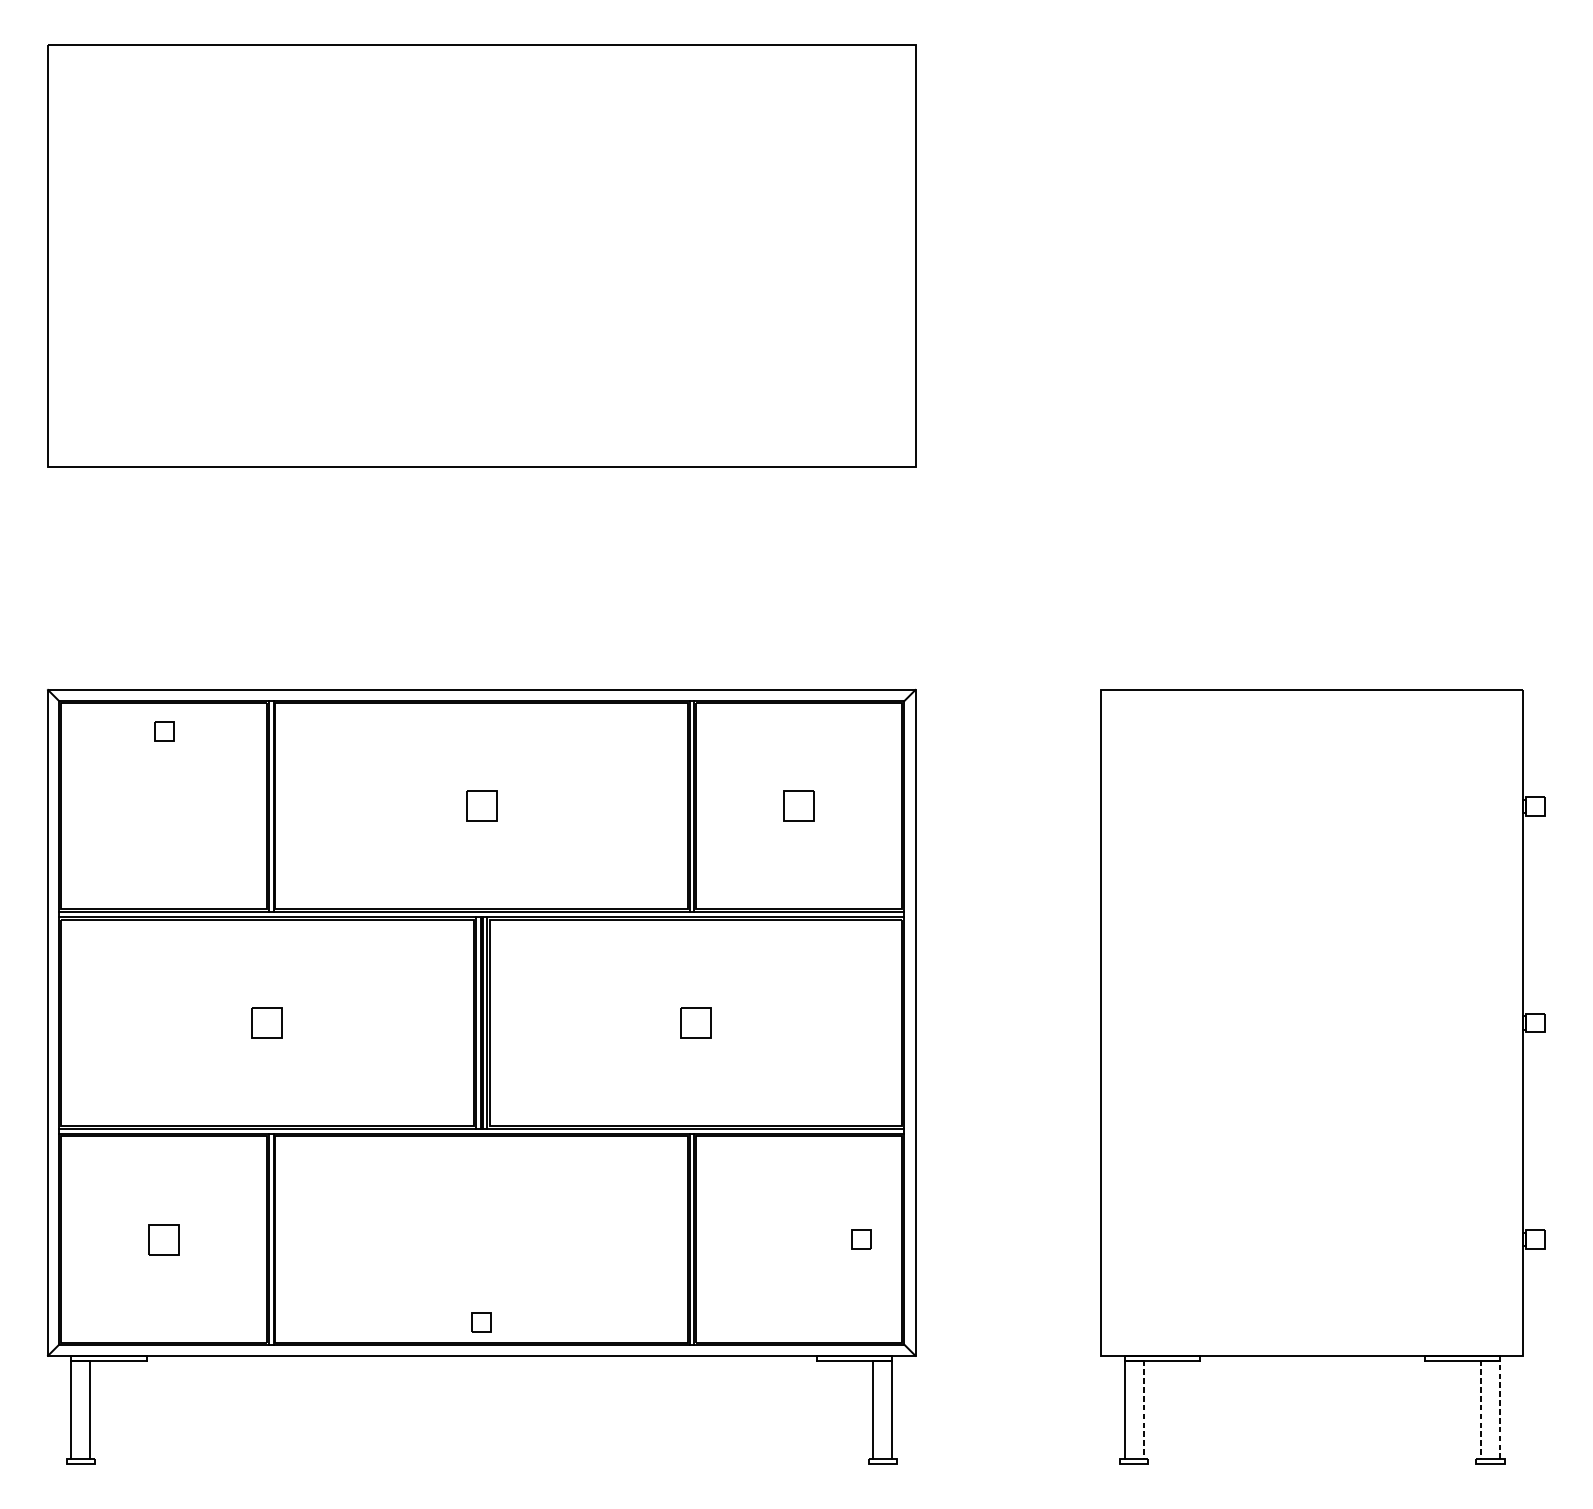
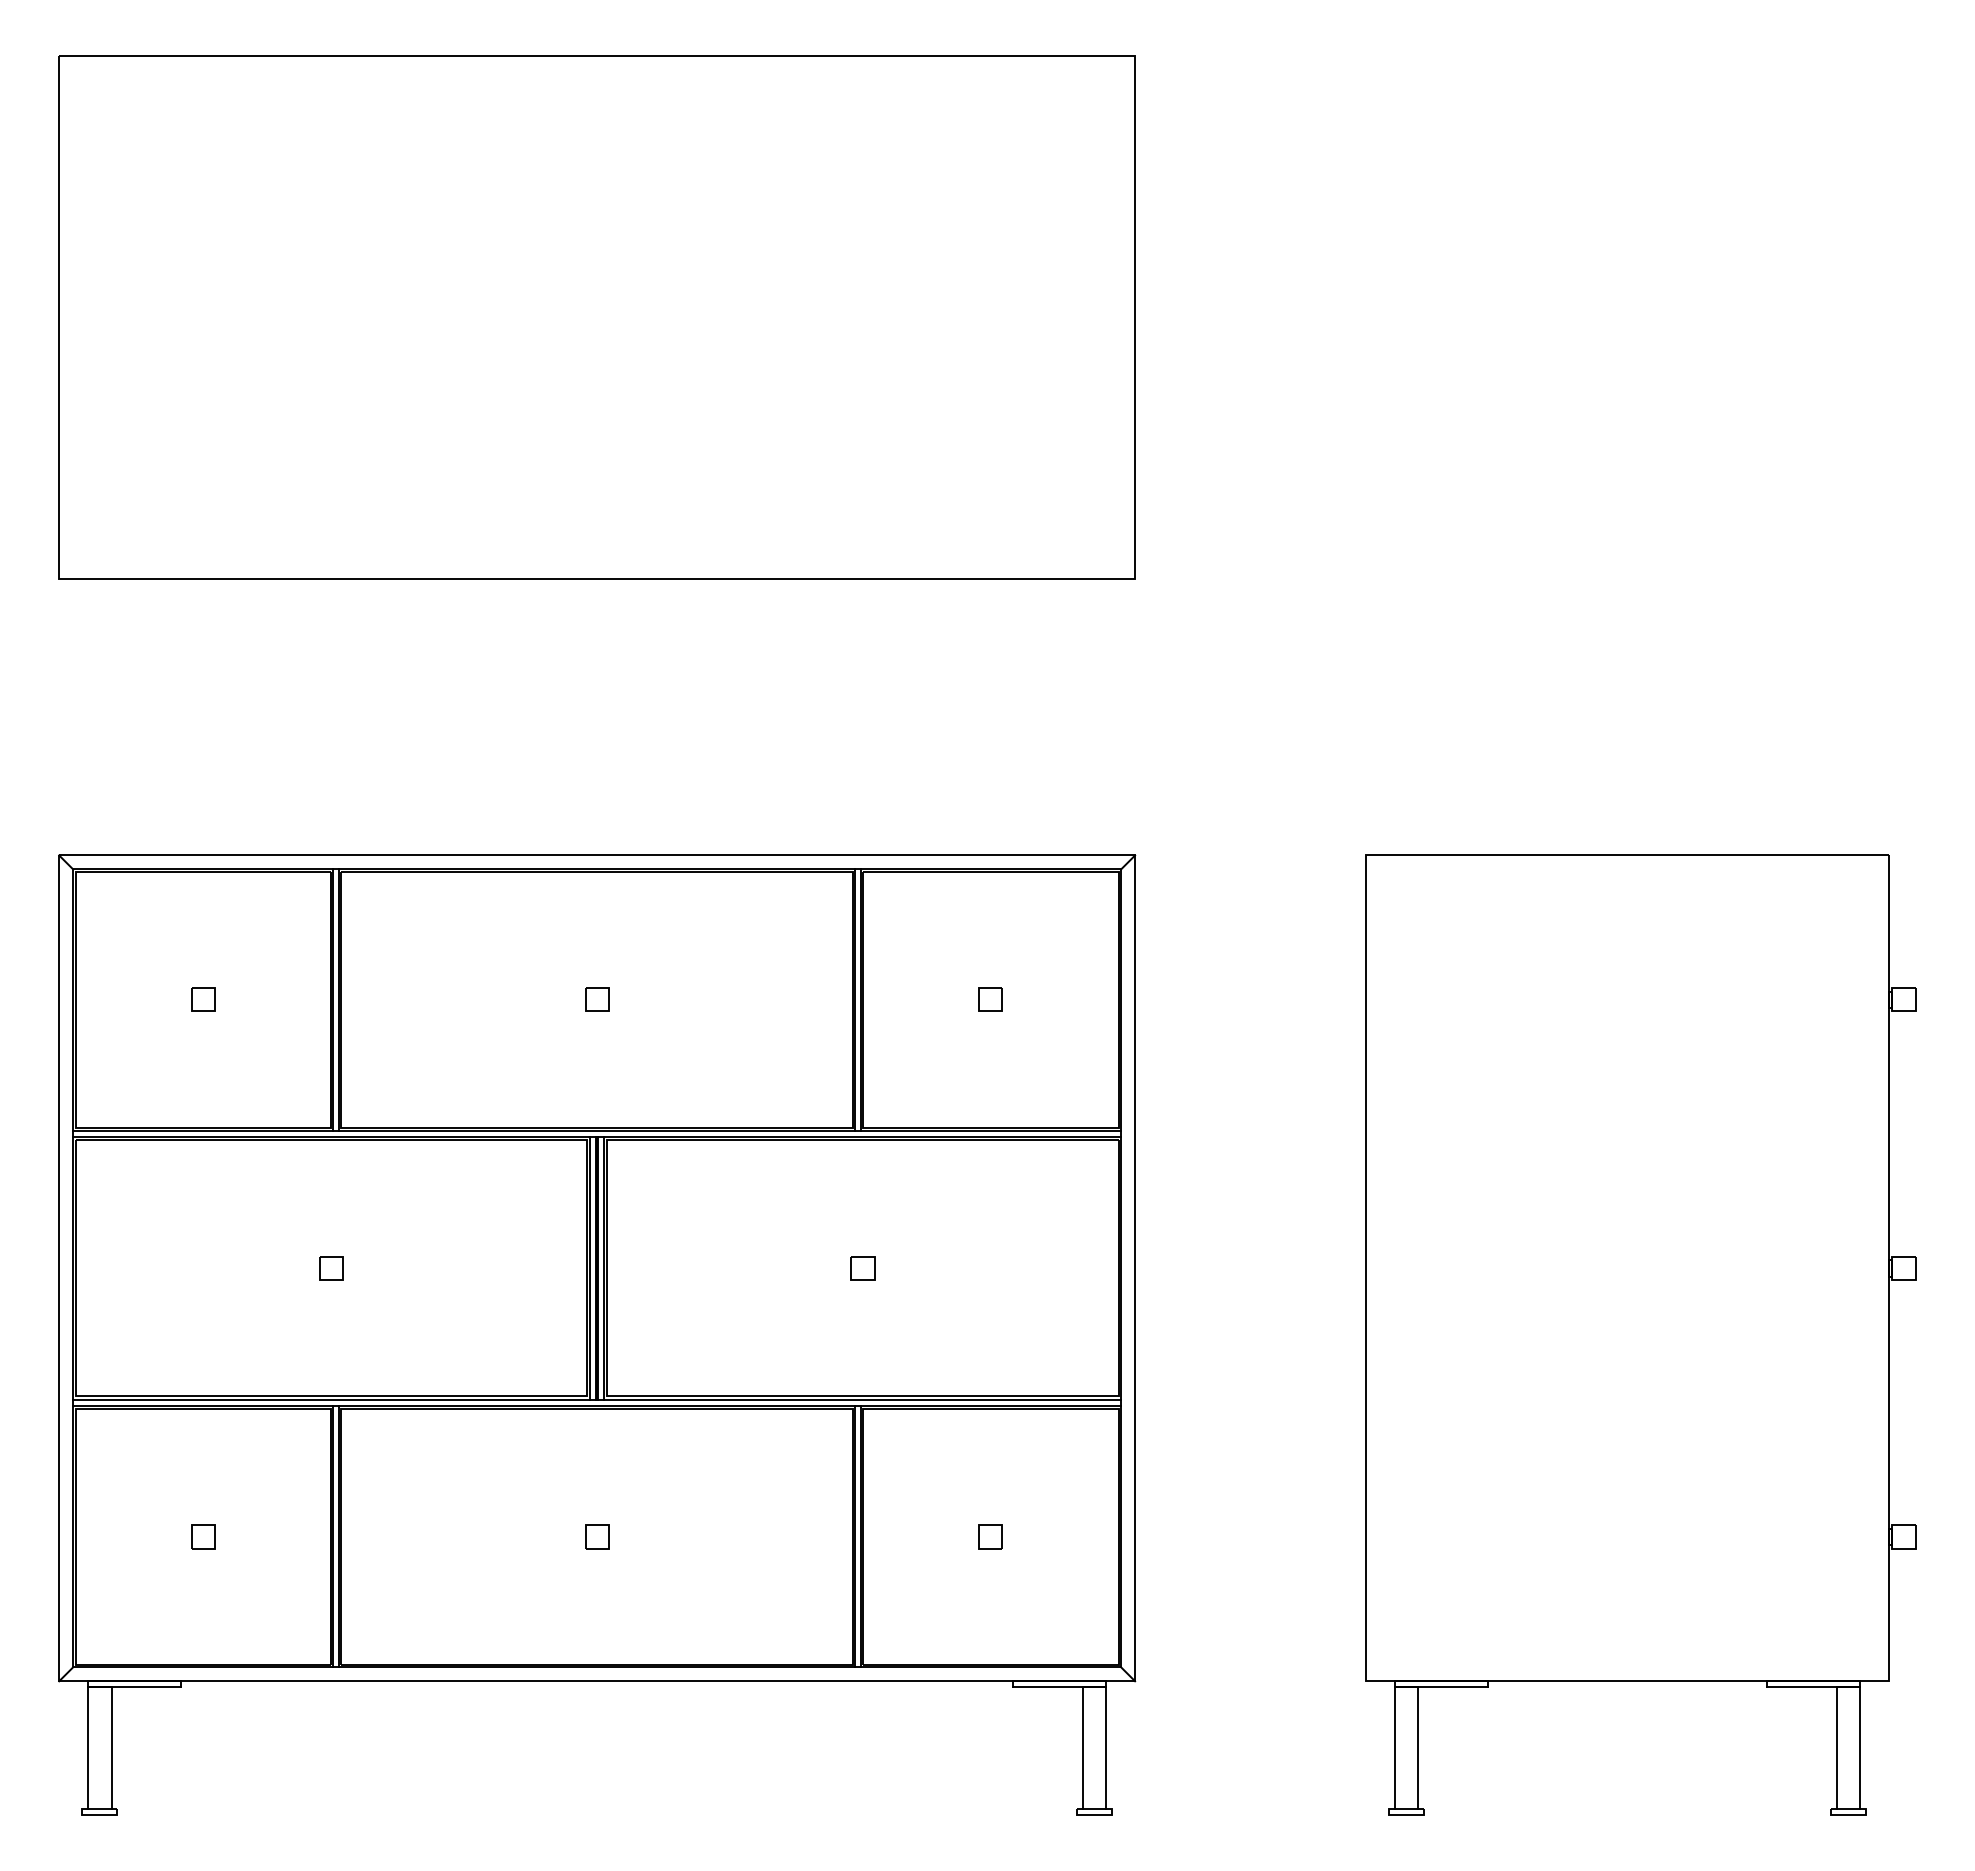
part: (164, 731) -> (203, 999), moved
part: (482, 806) -> (597, 999), size x0.62
part: (798, 806) -> (990, 999), size x0.62
part: (267, 1022) -> (331, 1268), size x0.62
part: (695, 1022) -> (862, 1268), size x0.62
part: (164, 1239) -> (203, 1536), size x0.62
part: (861, 1239) -> (990, 1536), moved
part: (482, 1322) -> (597, 1536), moved
line: (1499, 1407) -> (1859, 1745), dashed -> solid
line: (1143, 1410) -> (1417, 1748), dashed -> solid
line: (1481, 1410) -> (1836, 1748), dashed -> solid

